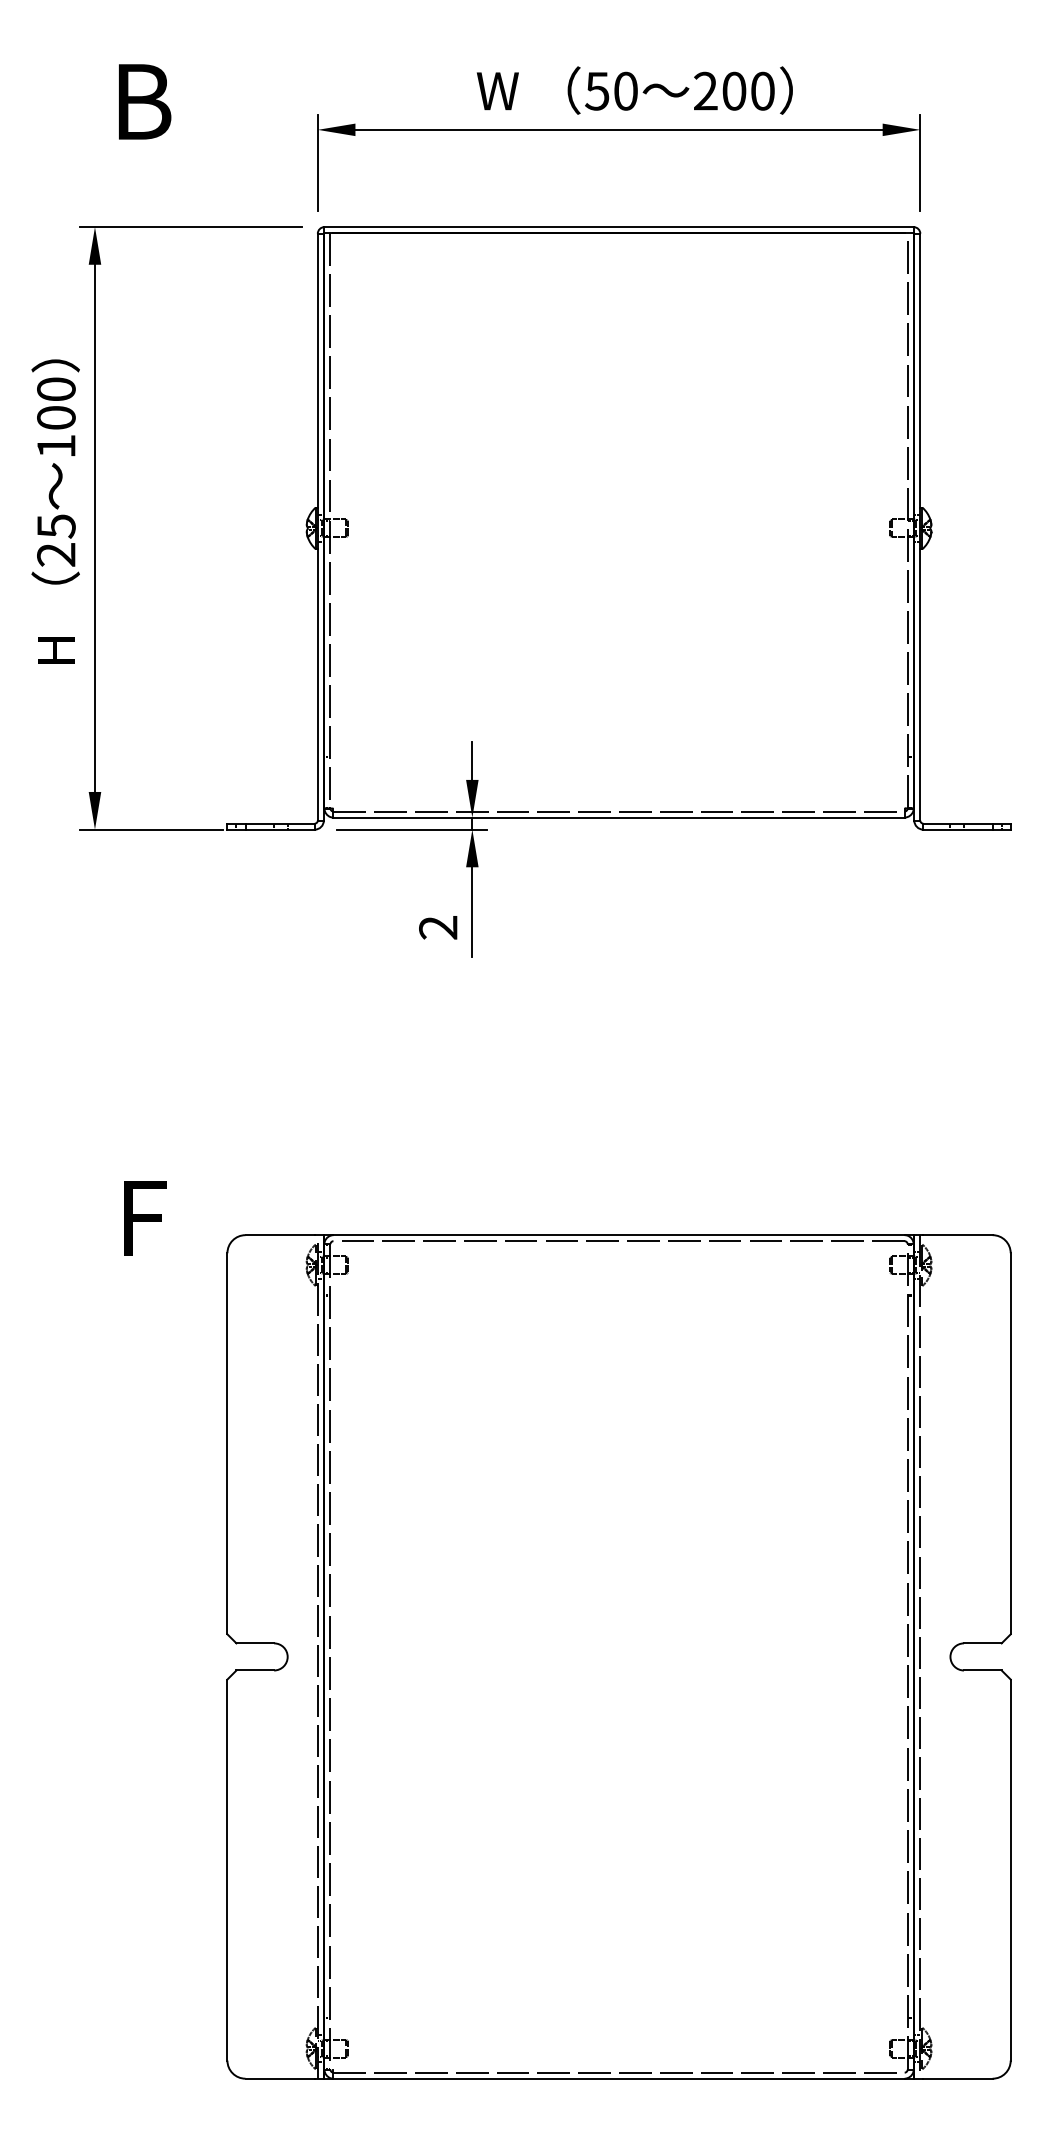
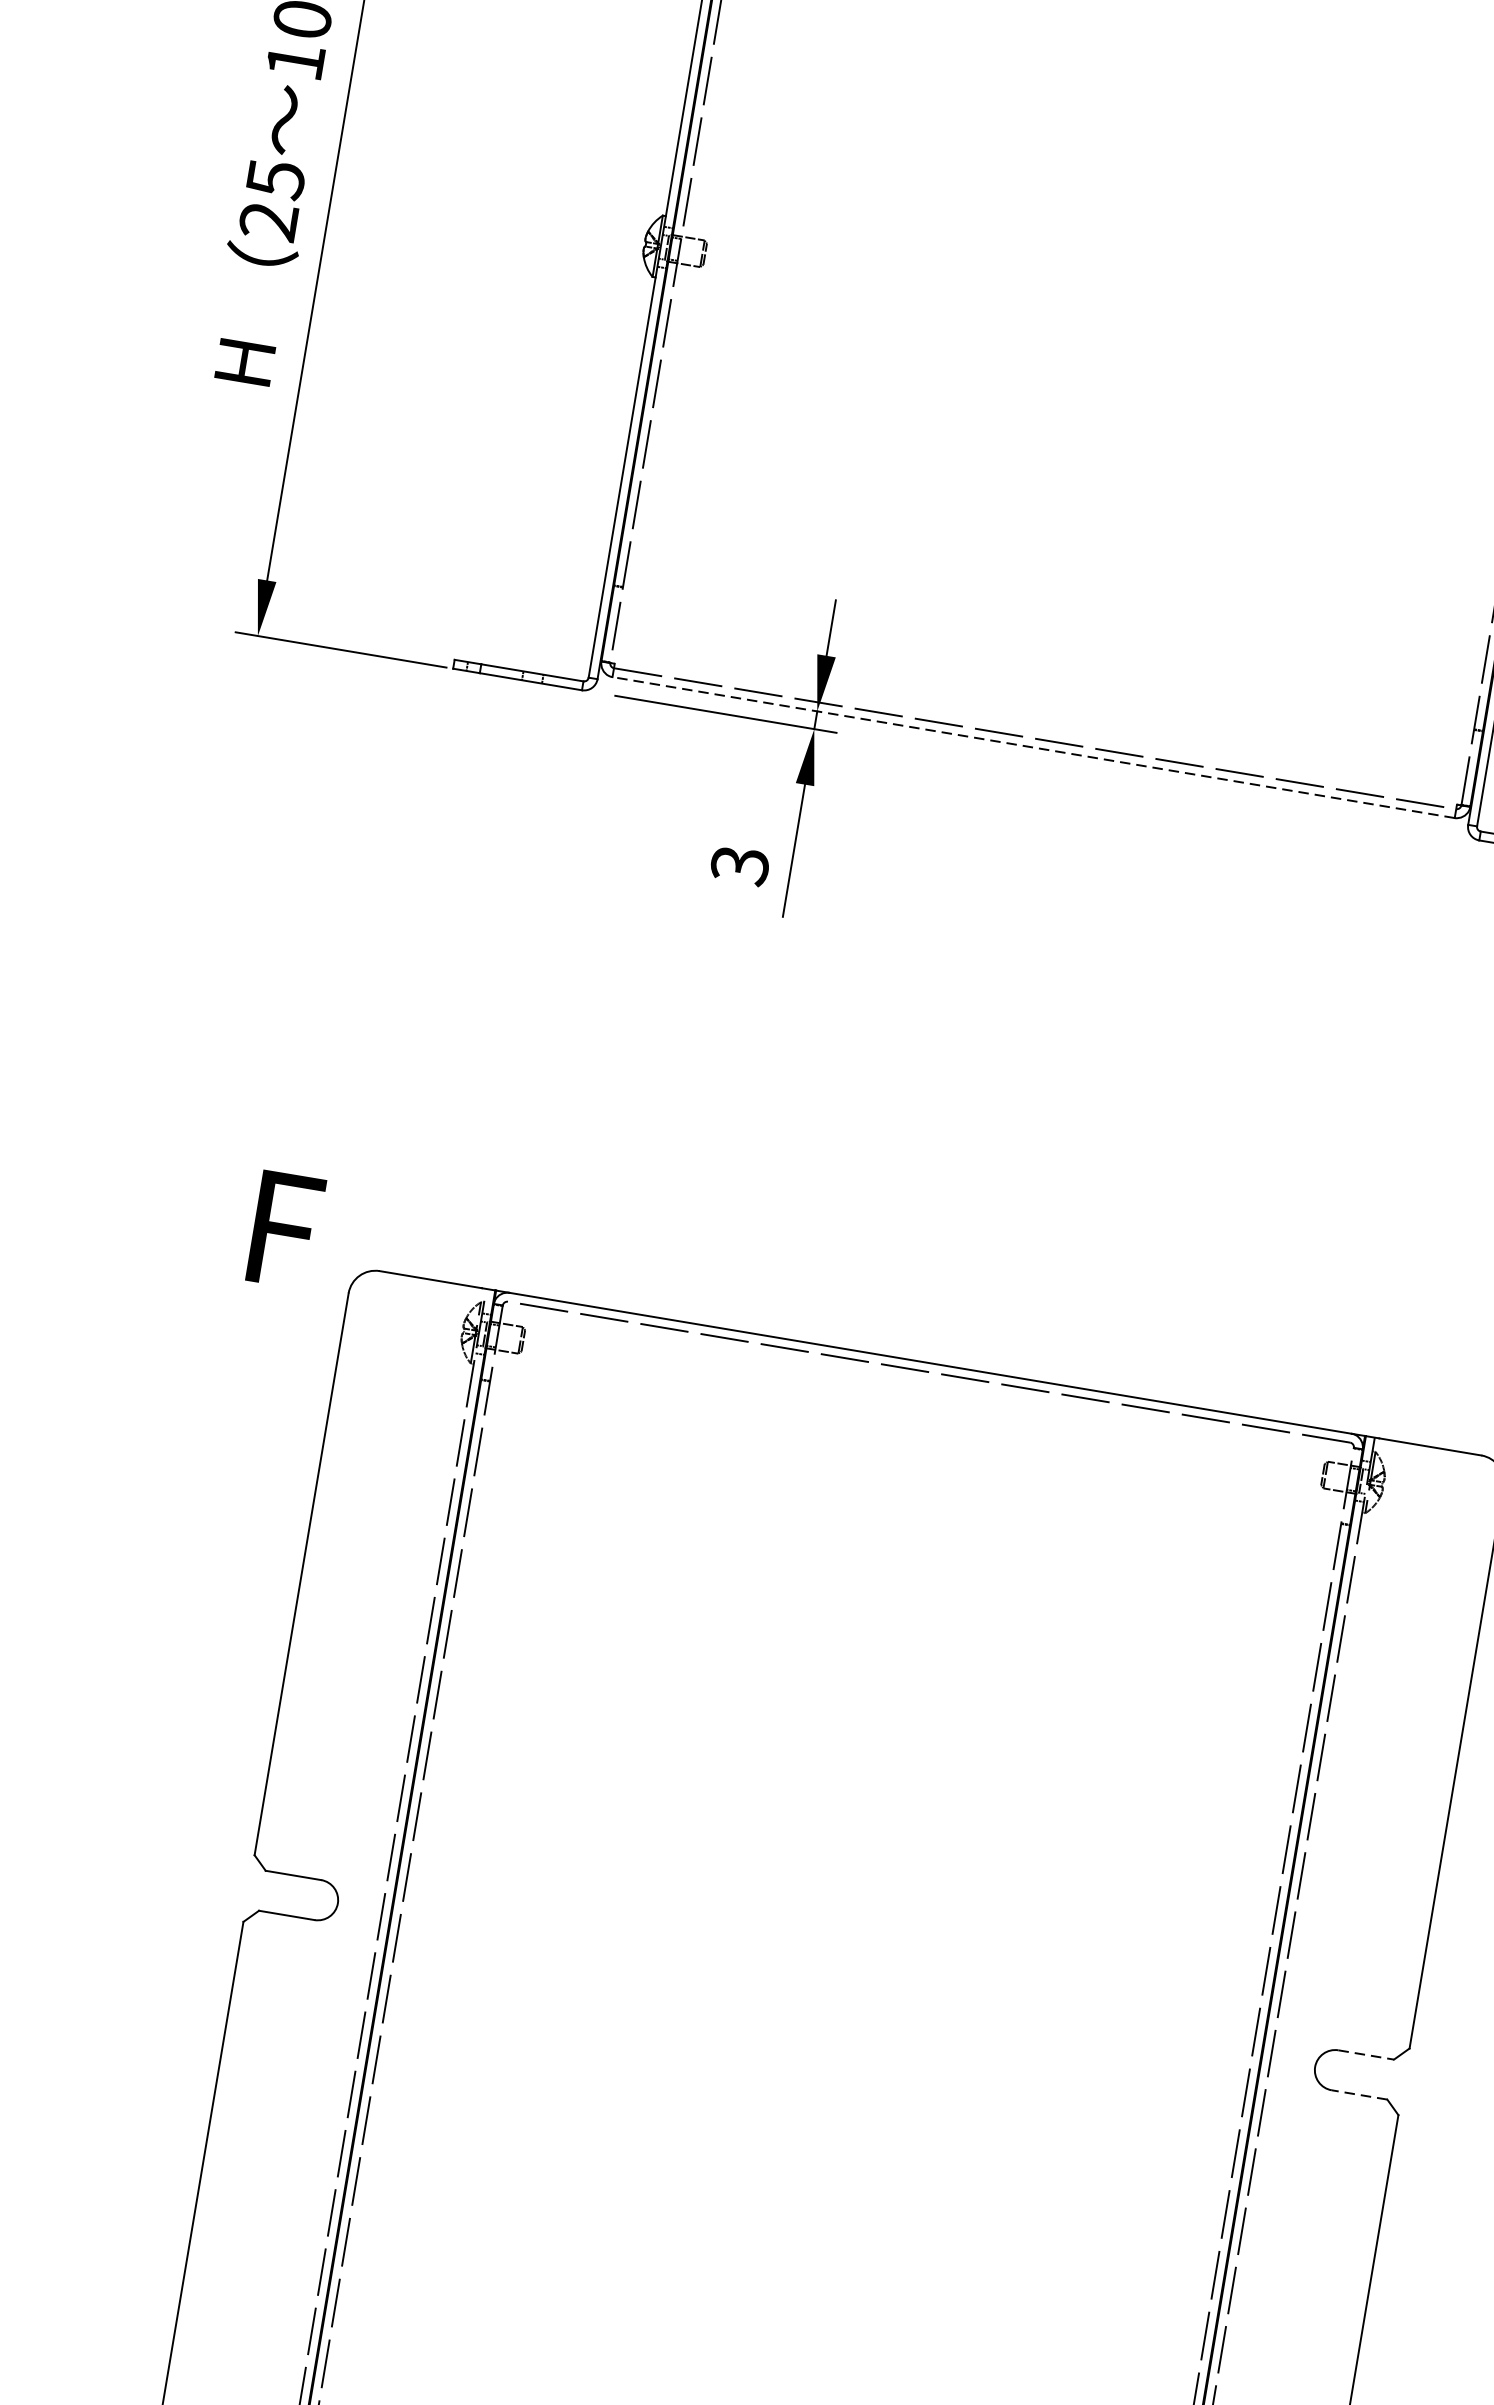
line: (619, 817) -> (1034, 747), solid -> dashed
text: (438, 928) -> (740, 866), 2 -> 3
text: (145, 1218) -> (286, 1230), moved
line: (982, 1643) -> (1365, 2055), solid -> dashed
line: (982, 1670) -> (1359, 2094), solid -> dashed

